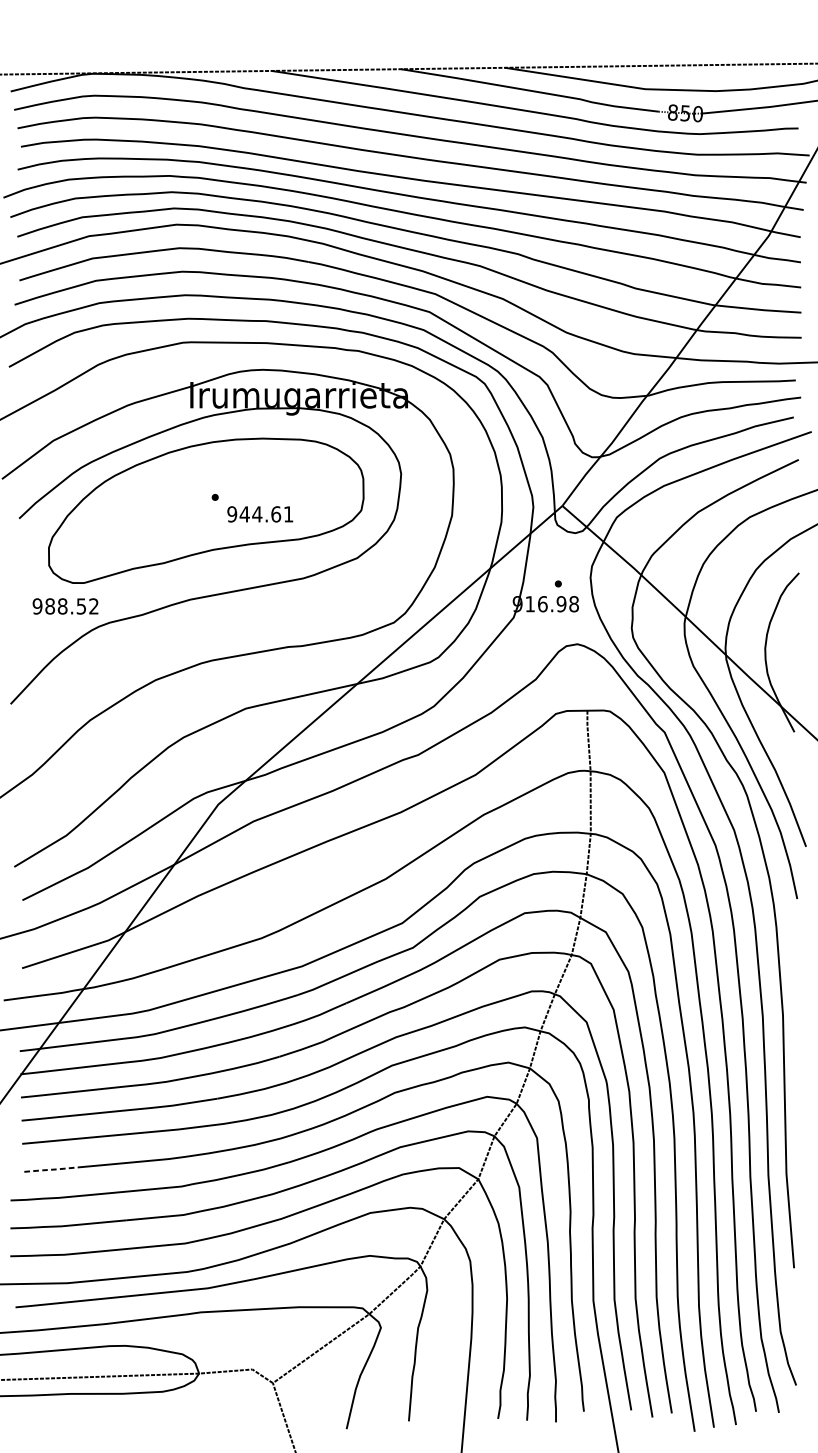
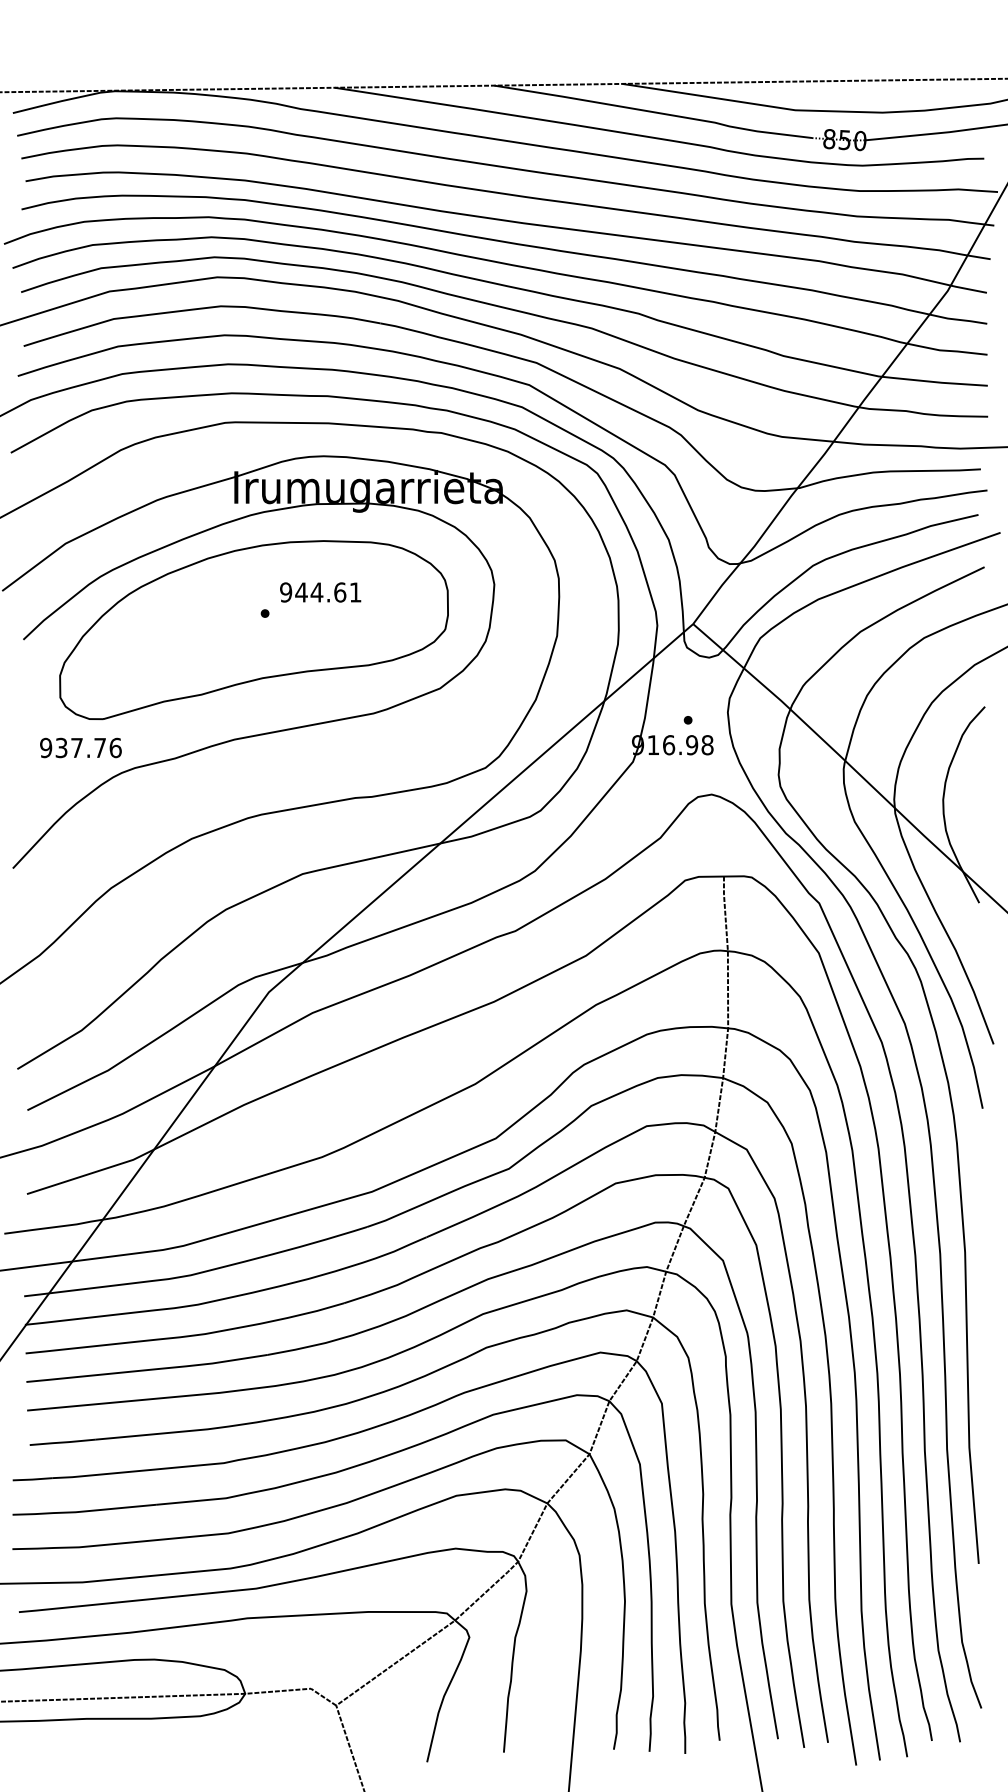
text: (260, 514) -> (320, 592), moved
text: (71, 606) -> (88, 747), 988.52 -> 937.76
line: (51, 1169) -> (63, 1442), dashed -> solid

